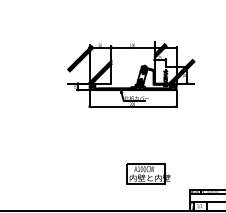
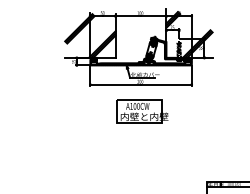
part: (148, 173) -> (142, 111), moved

